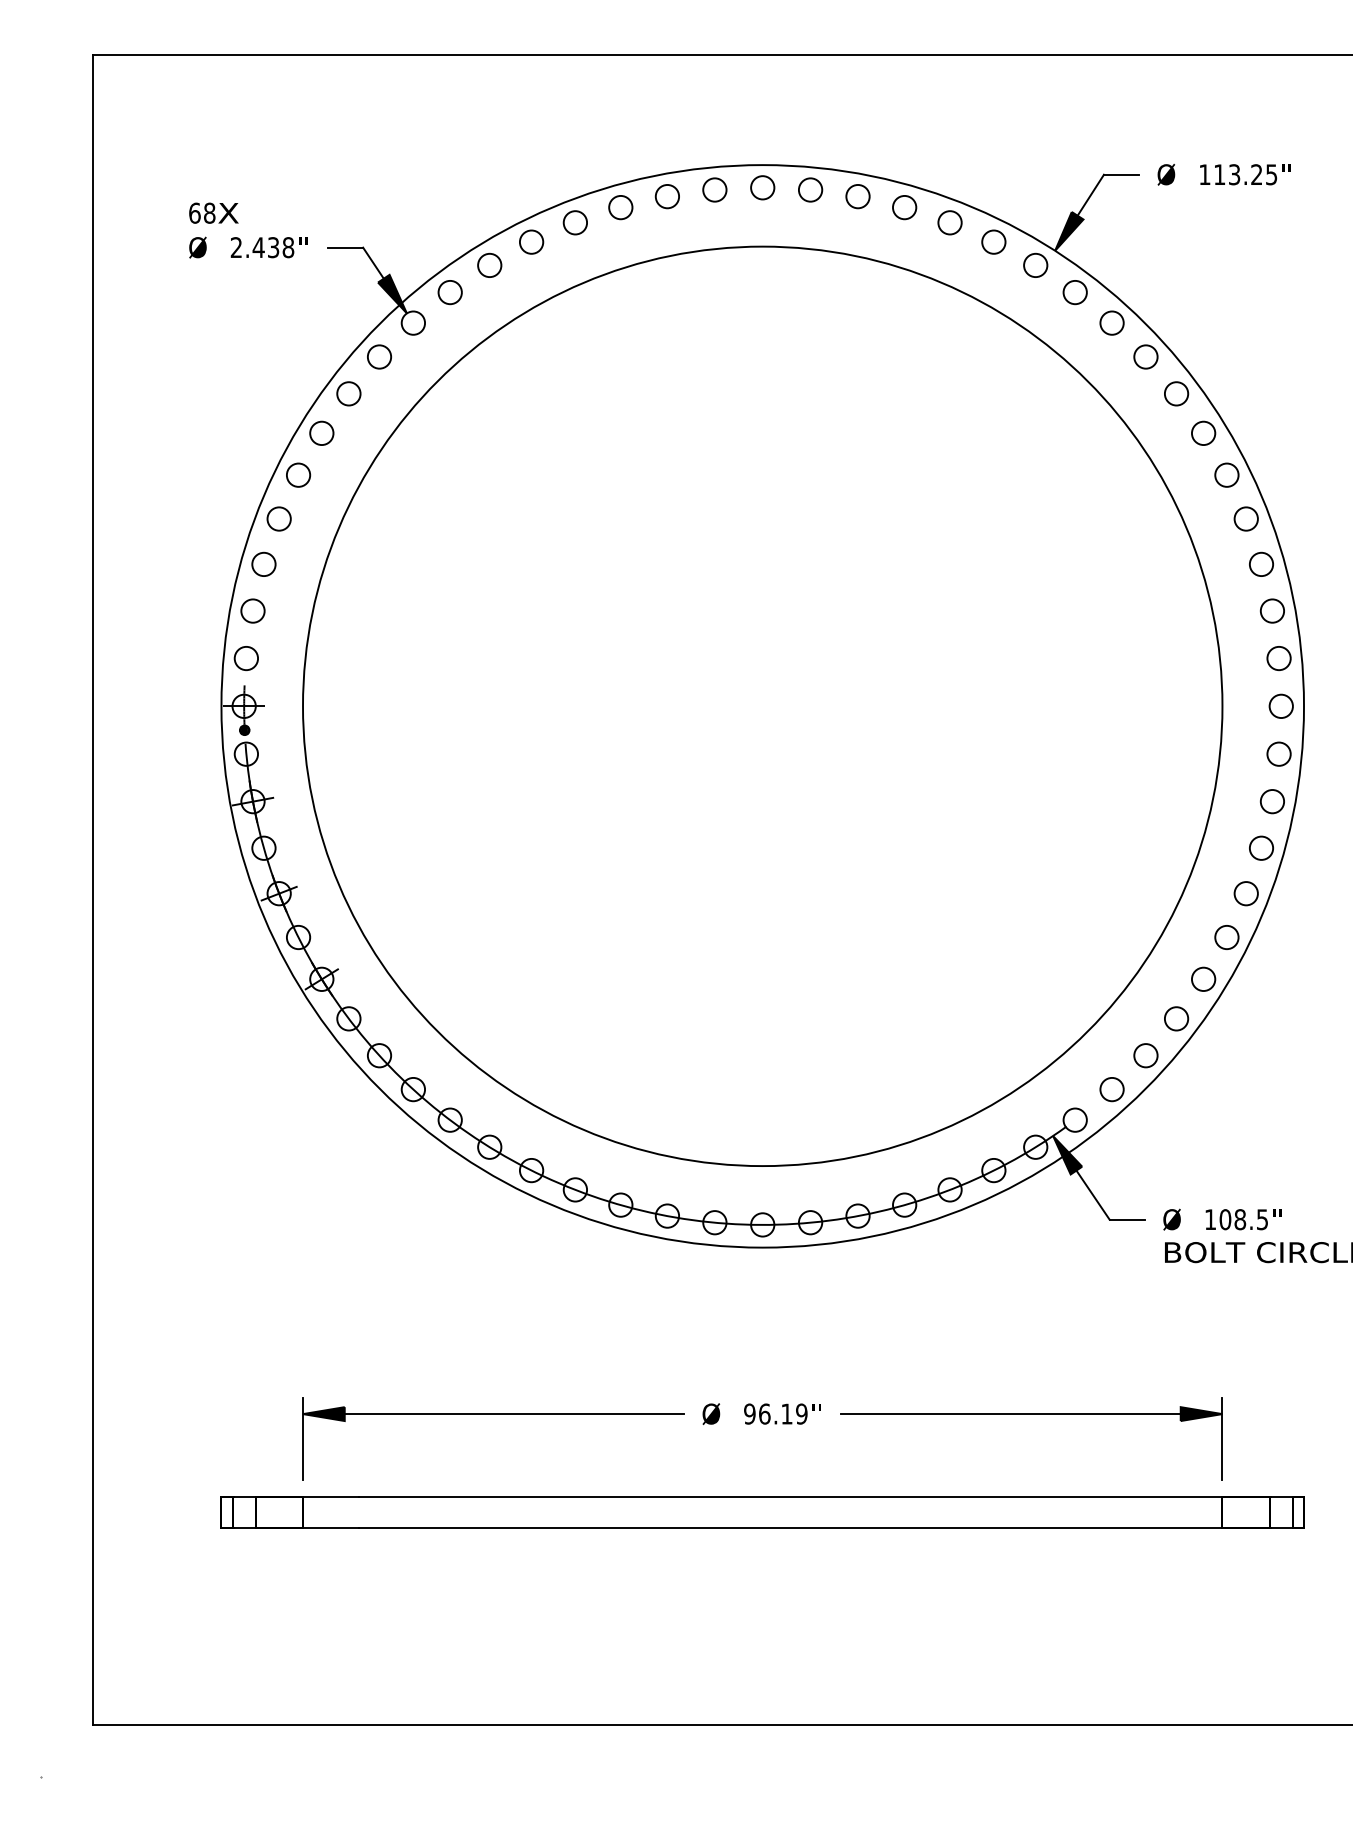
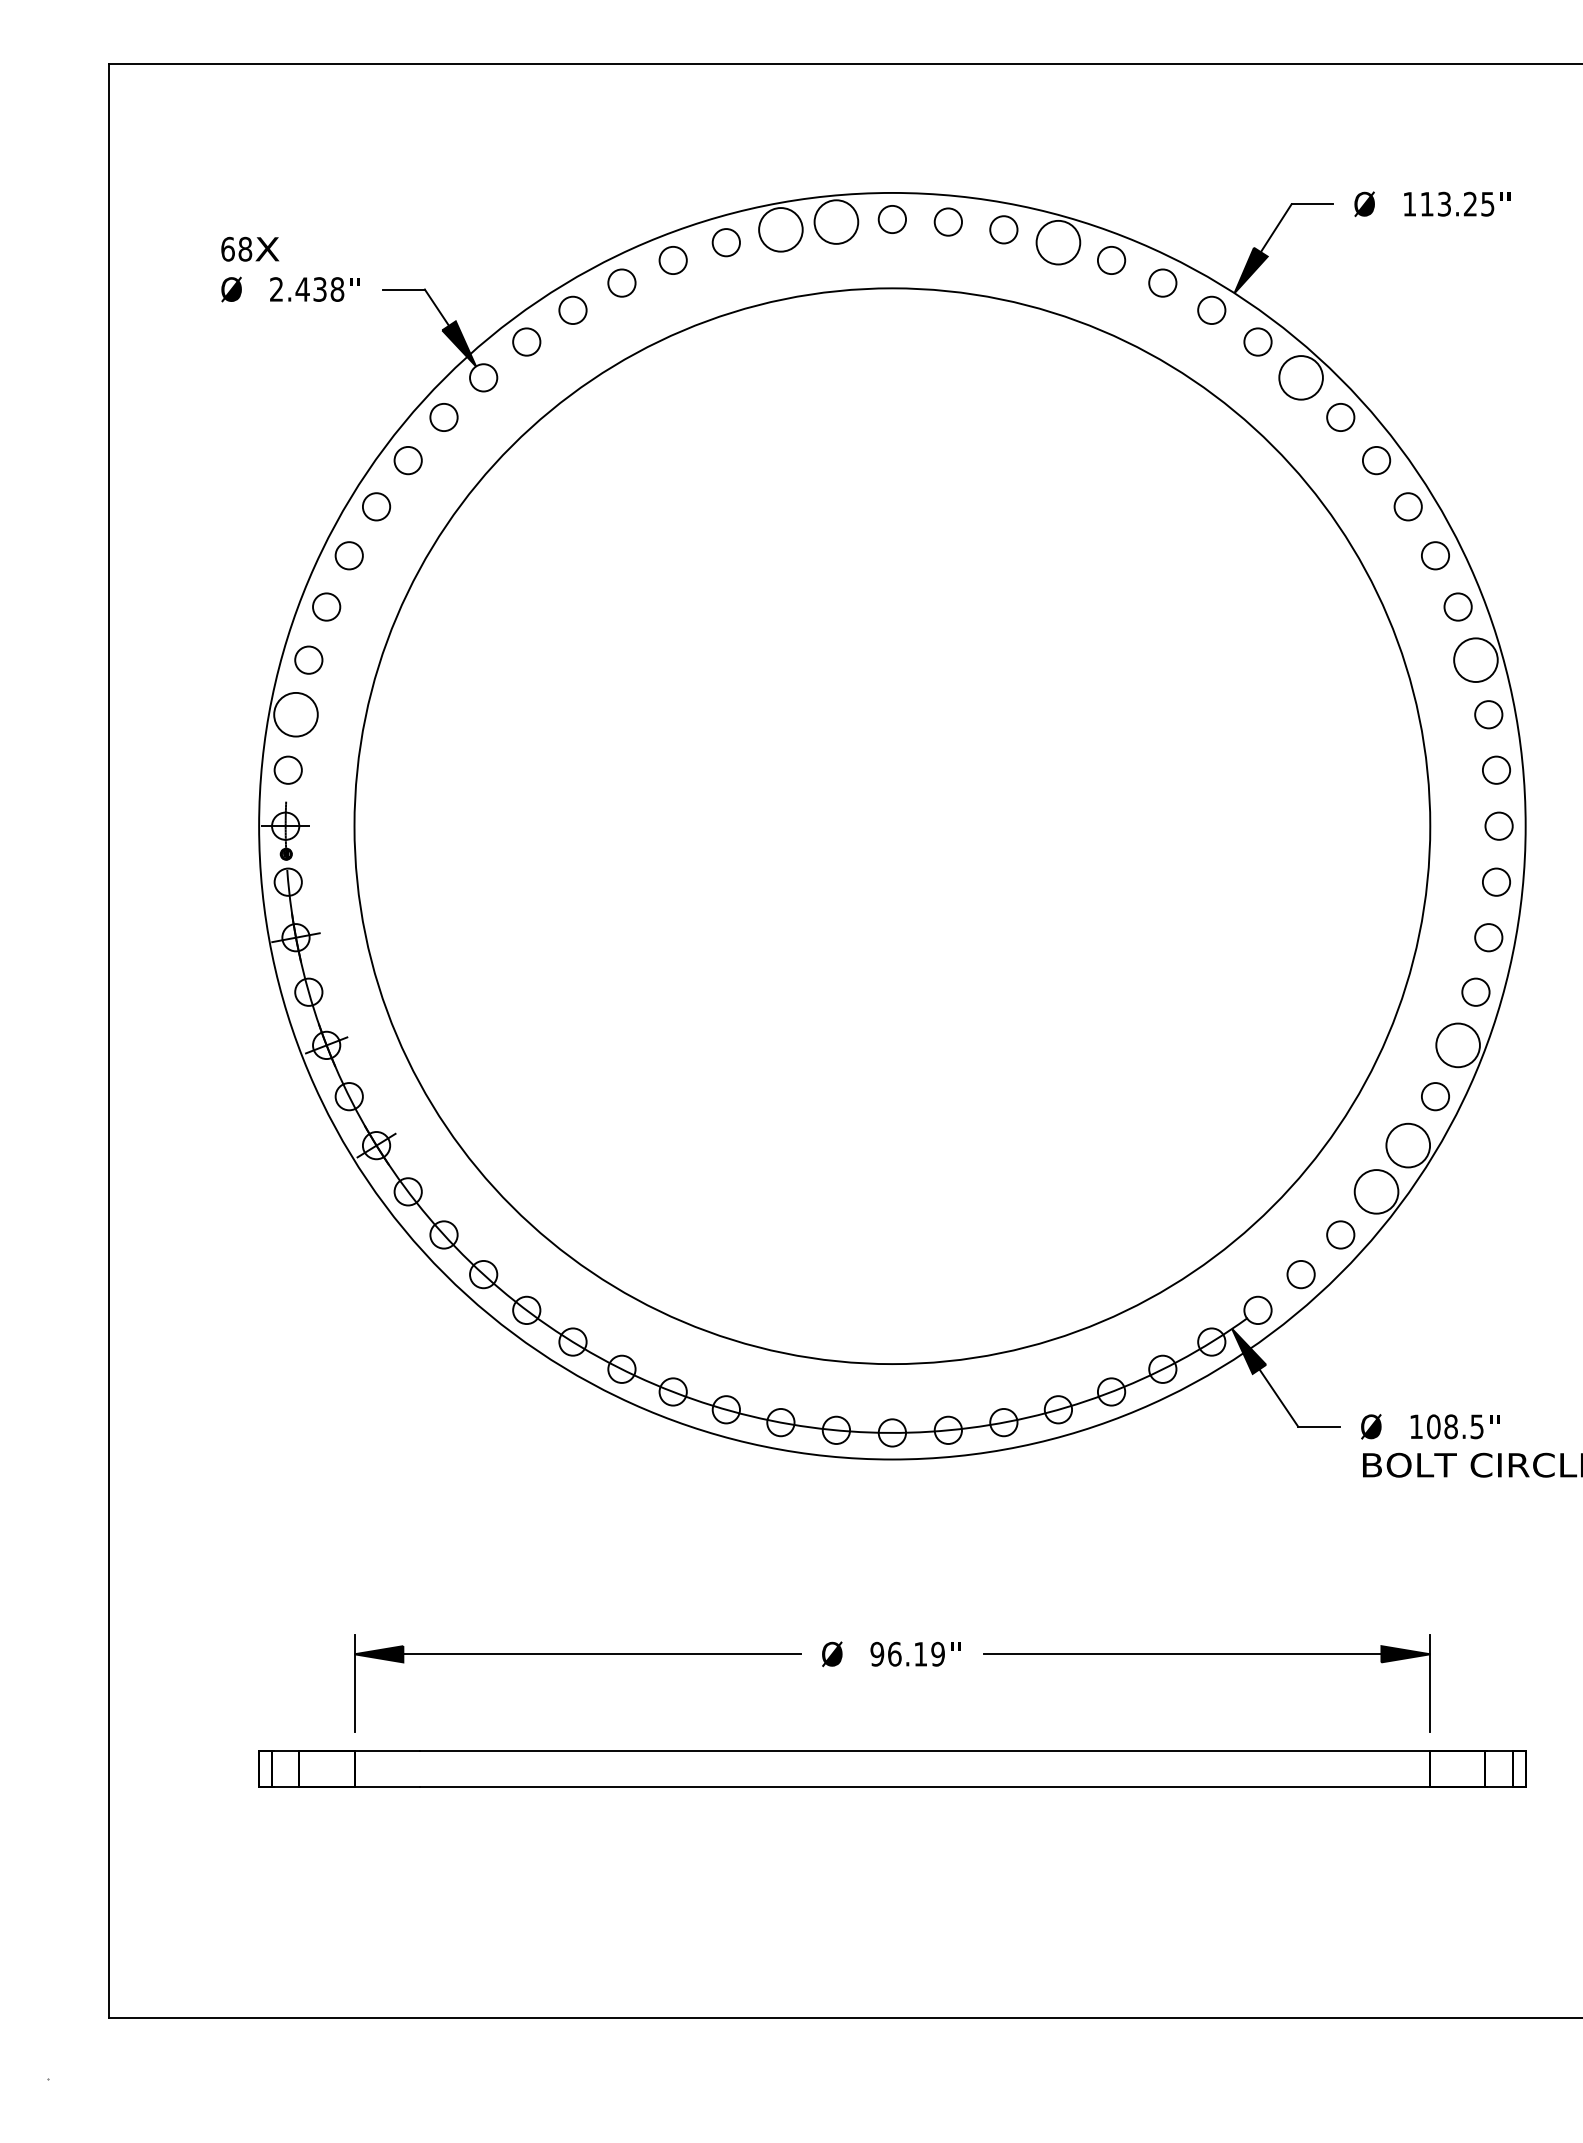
circle: (714, 189) -> (836, 221), size x1.6
circle: (667, 196) -> (780, 229), size x1.6
circle: (904, 207) -> (1058, 242), size x1.6
circle: (1111, 322) -> (1300, 377), size x1.6
circle: (1261, 563) -> (1475, 659), size x1.6
circle: (252, 610) -> (295, 714), size x1.6
circle: (1245, 893) -> (1457, 1045), size x1.6
circle: (1202, 979) -> (1407, 1145), size x1.6
circle: (1176, 1018) -> (1376, 1191), size x1.6

